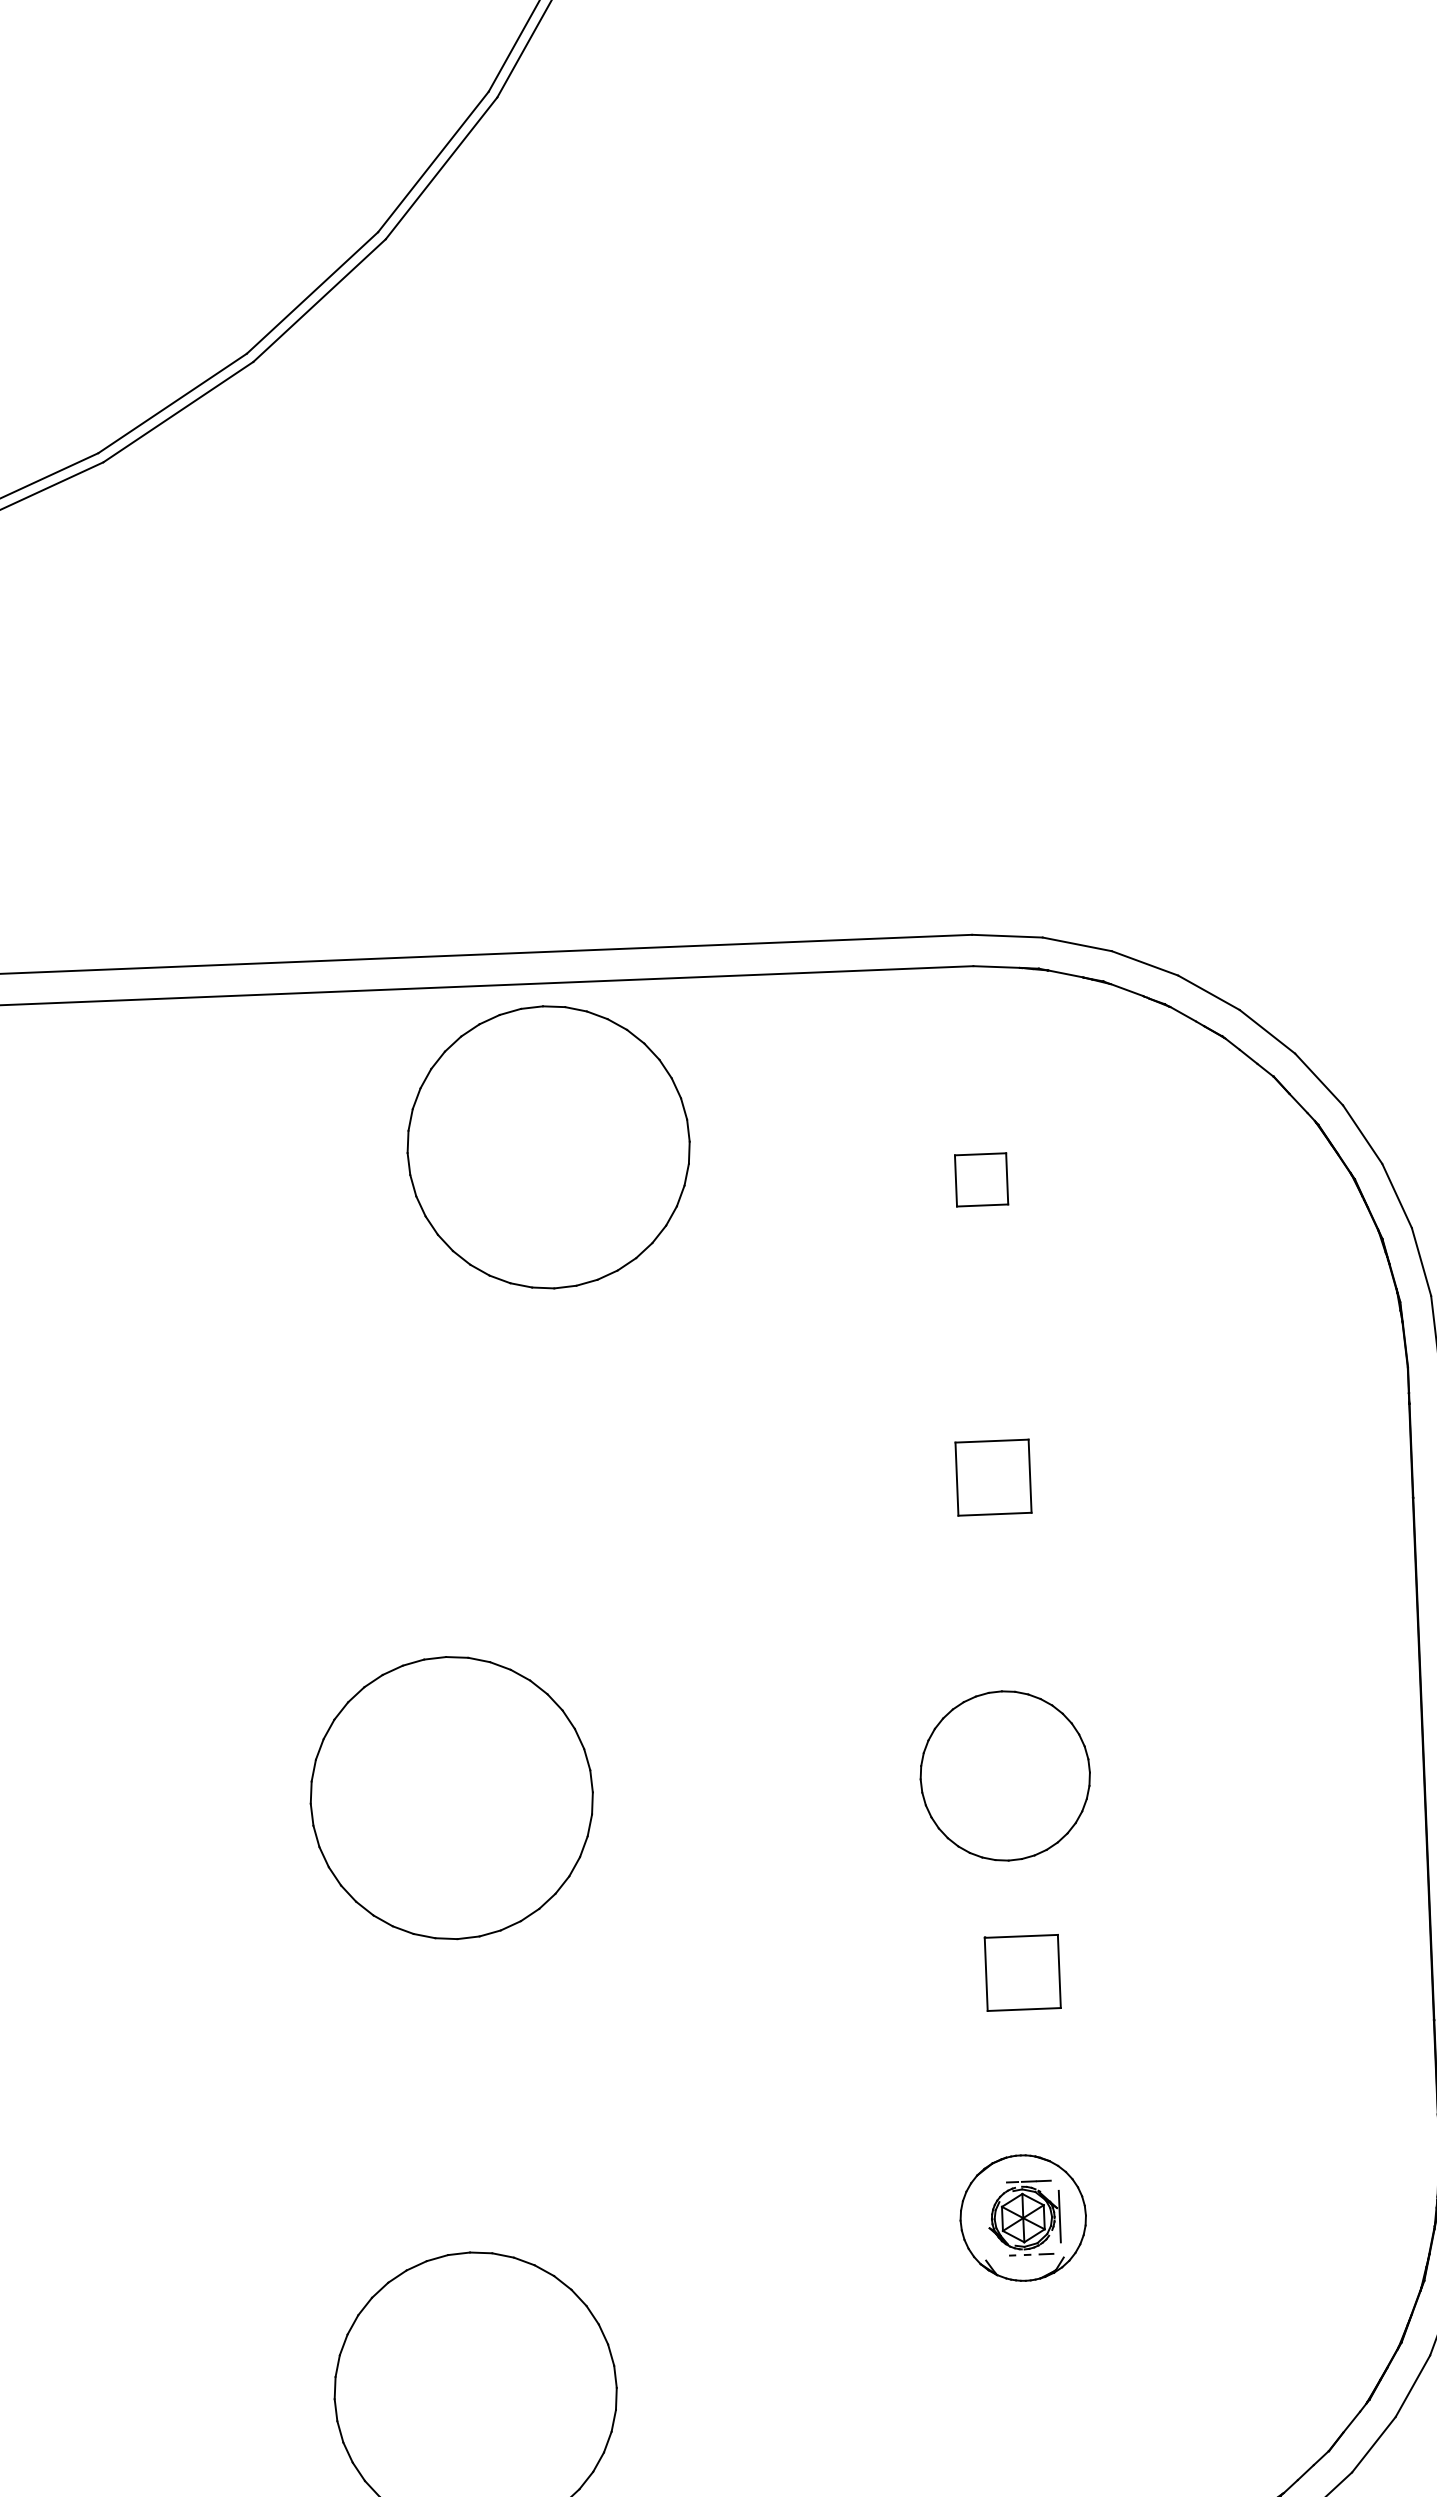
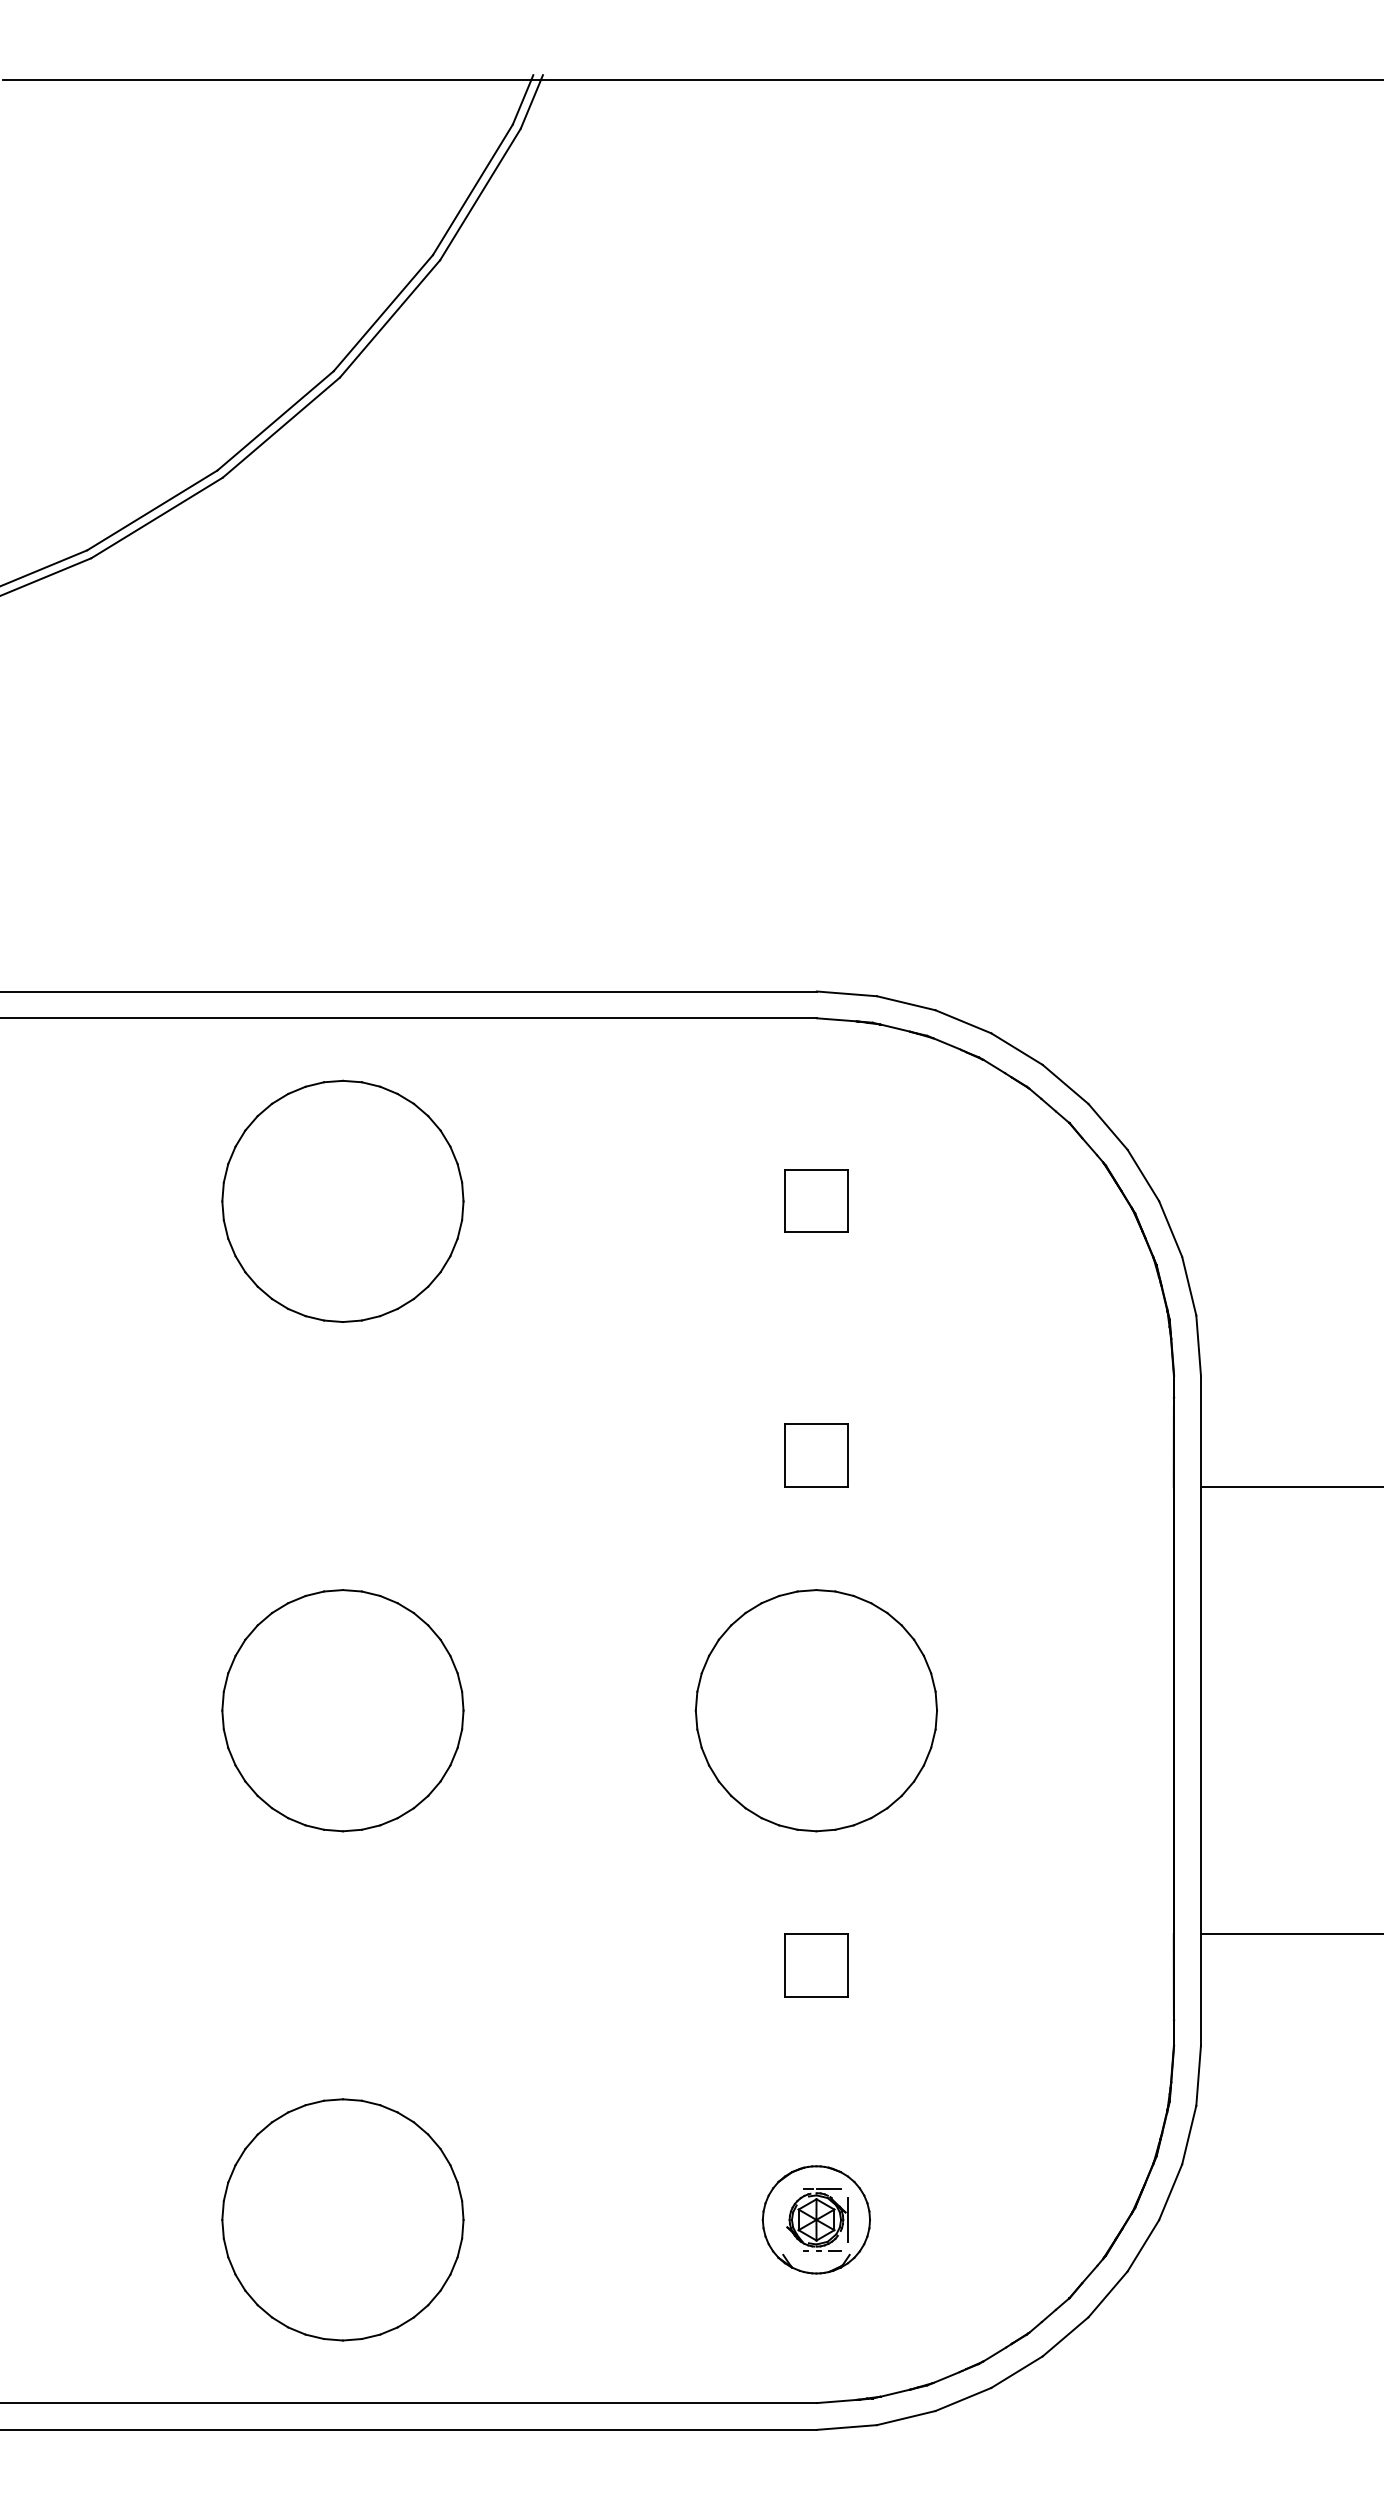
part: (548, 1146) -> (342, 1200), moved
part: (981, 1179) -> (816, 1200), size x1.43
part: (1004, 1775) -> (815, 1710), size x1.67
part: (1022, 1972) -> (816, 1965), moved
part: (1022, 2217) -> (815, 2219), moved

